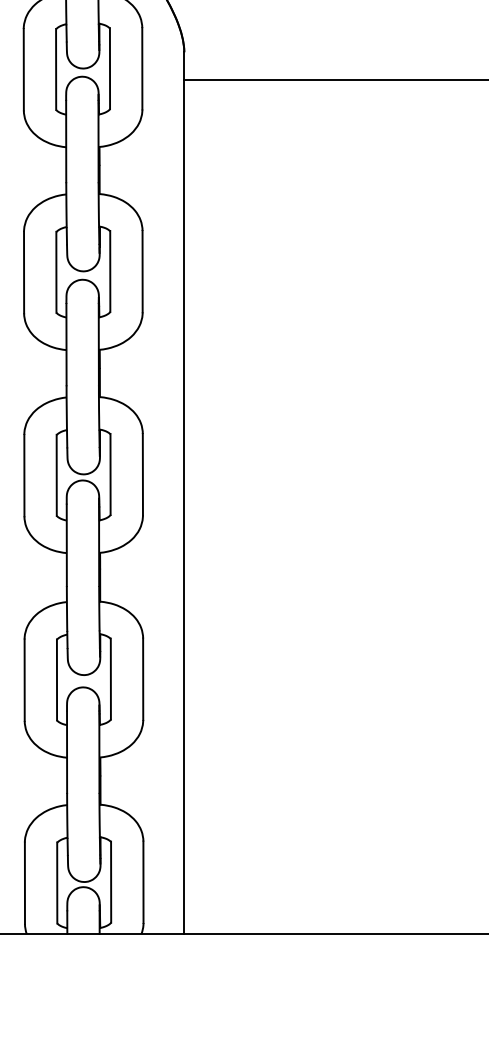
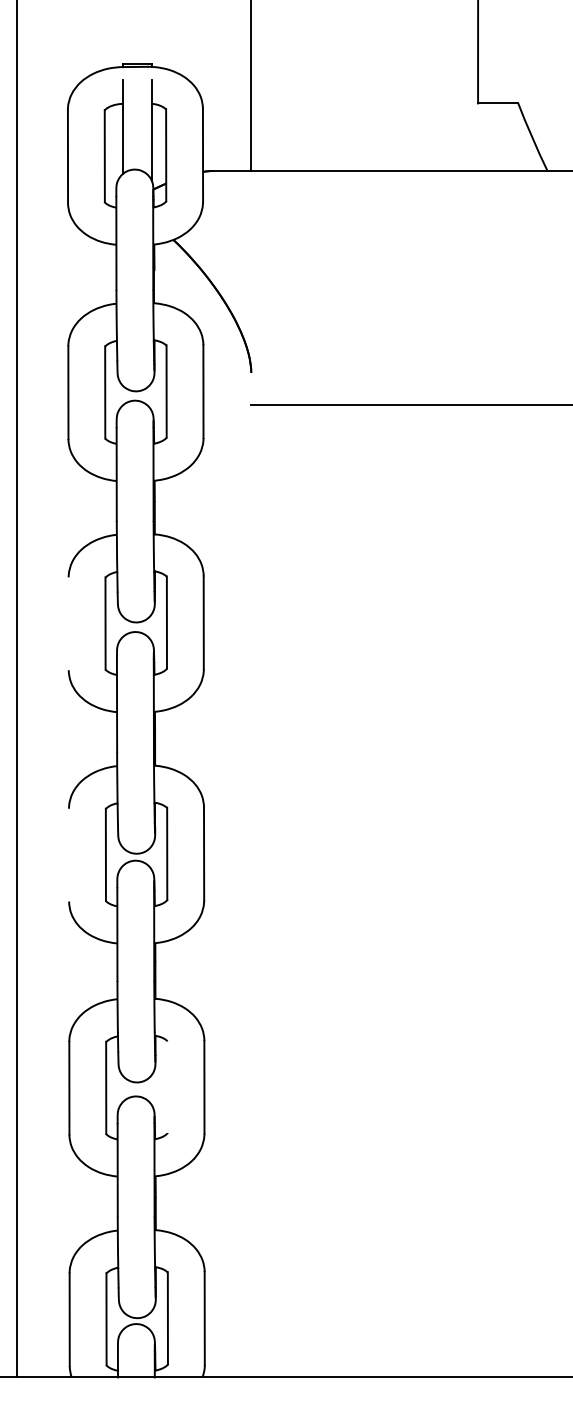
line: (23, 272) -> (68, 623), removed
line: (24, 475) -> (69, 854), removed
line: (184, 492) -> (251, 874), removed
line: (110, 678) -> (167, 1086), removed

